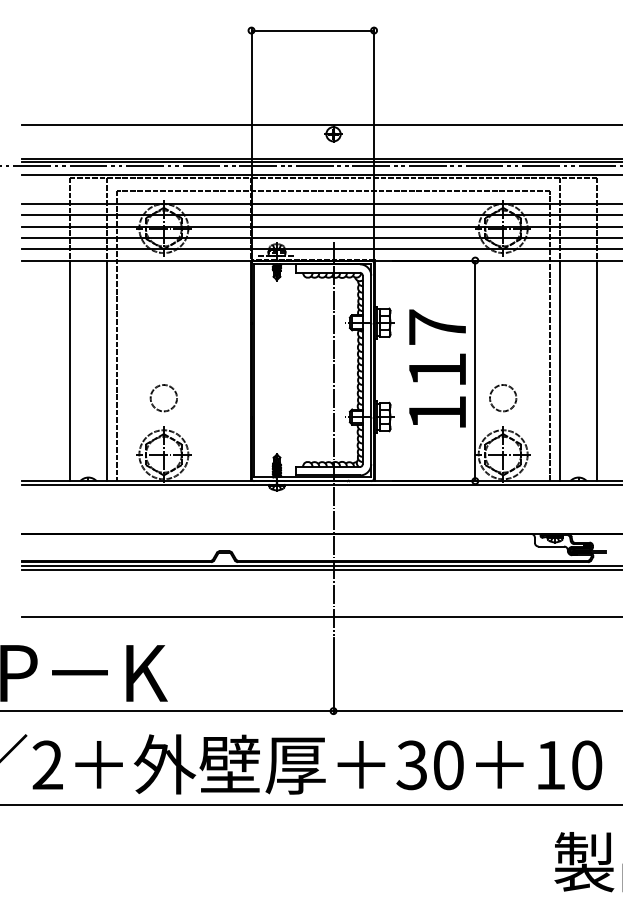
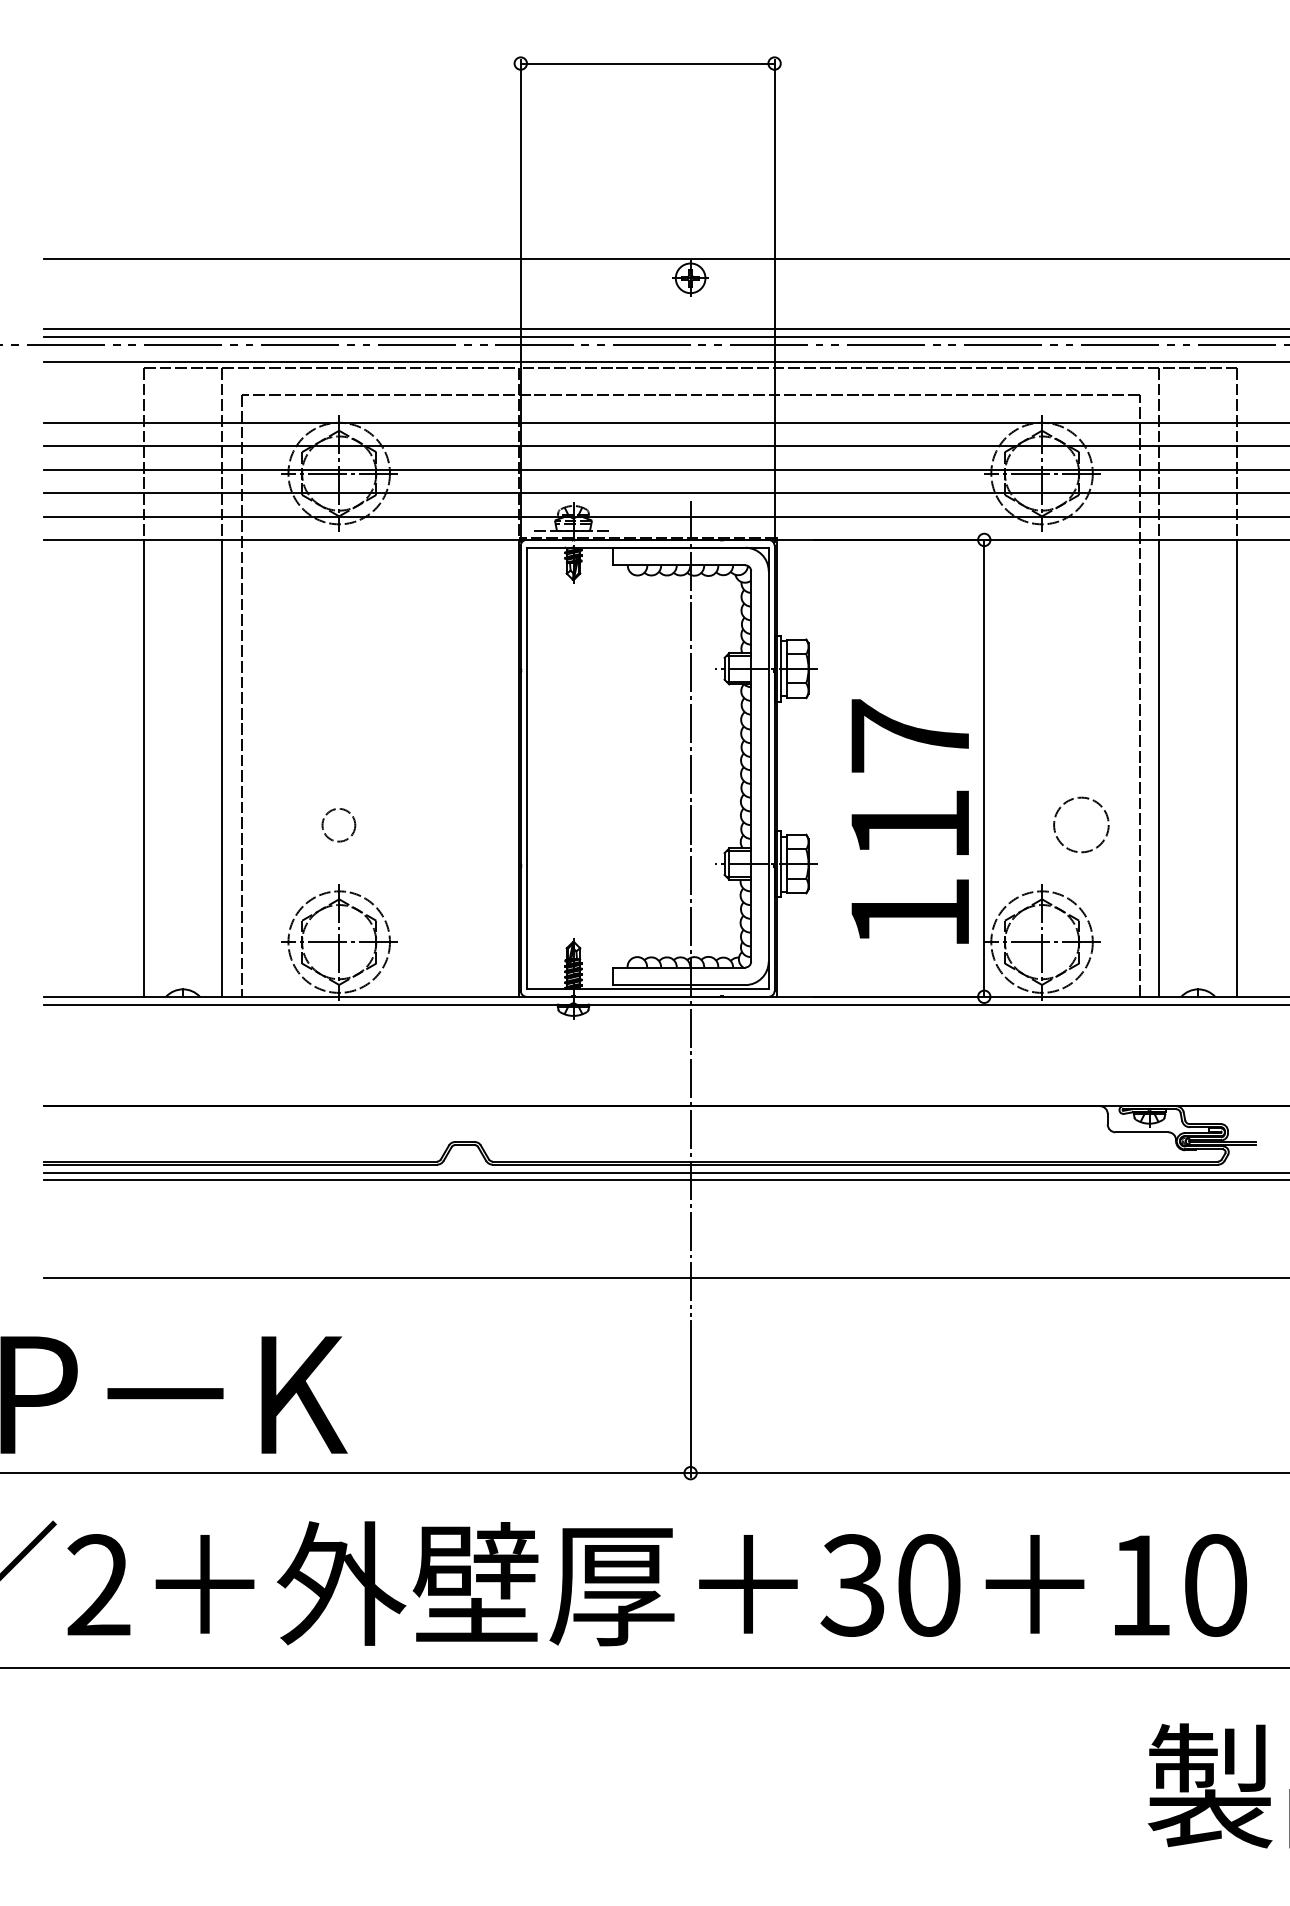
text: (437, 368) -> (910, 821), moved
circle: (163, 398) -> (338, 825), size x0.6
circle: (503, 398) -> (1082, 825), moved

